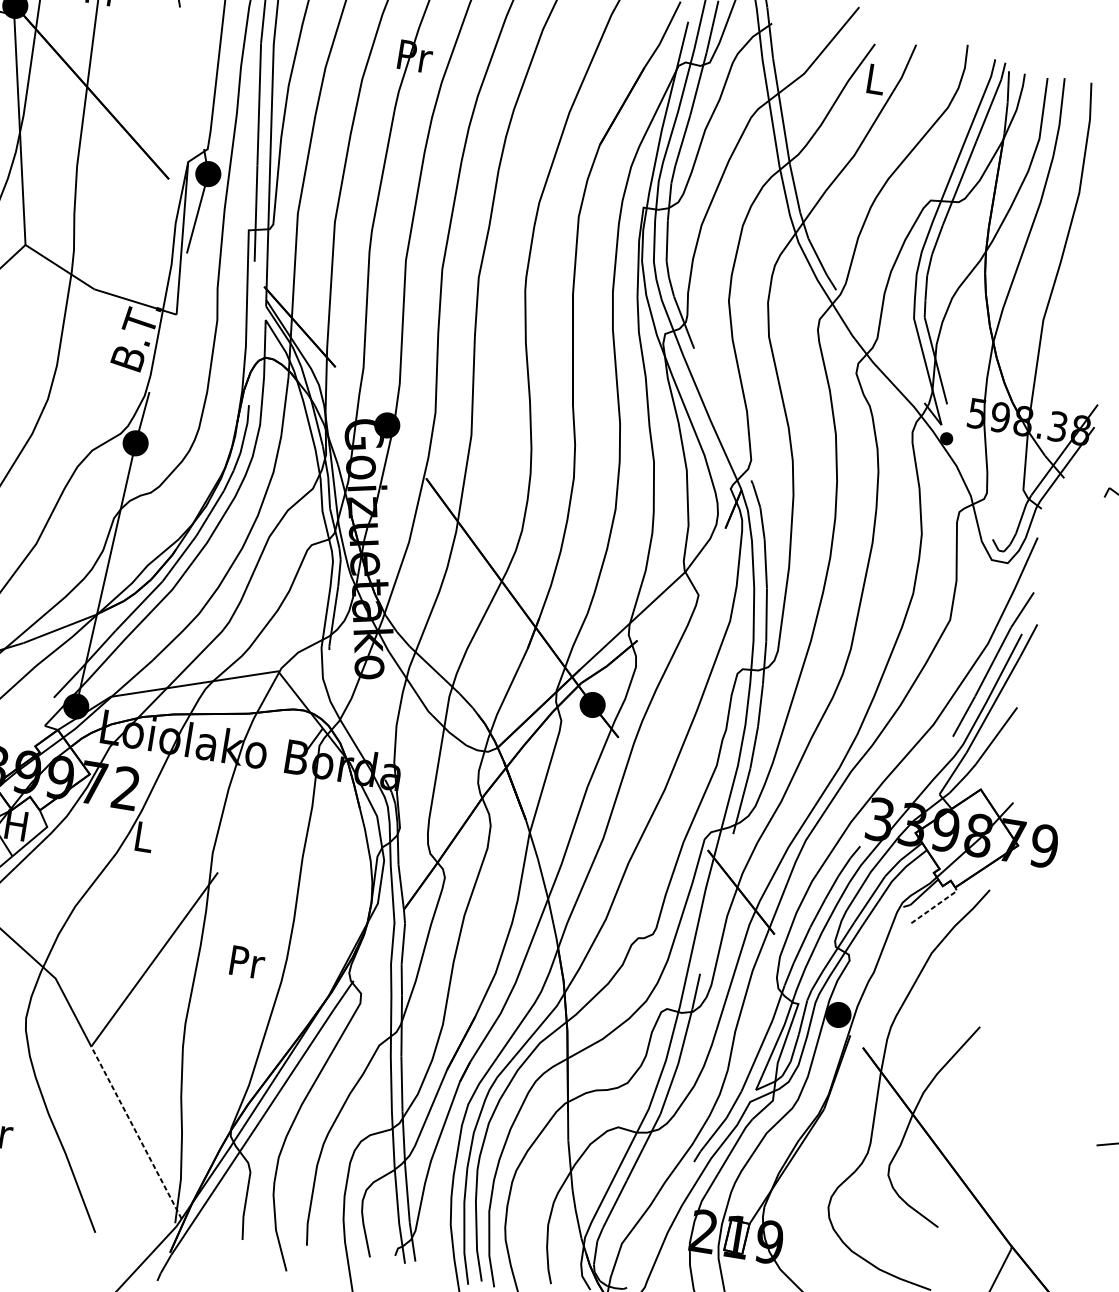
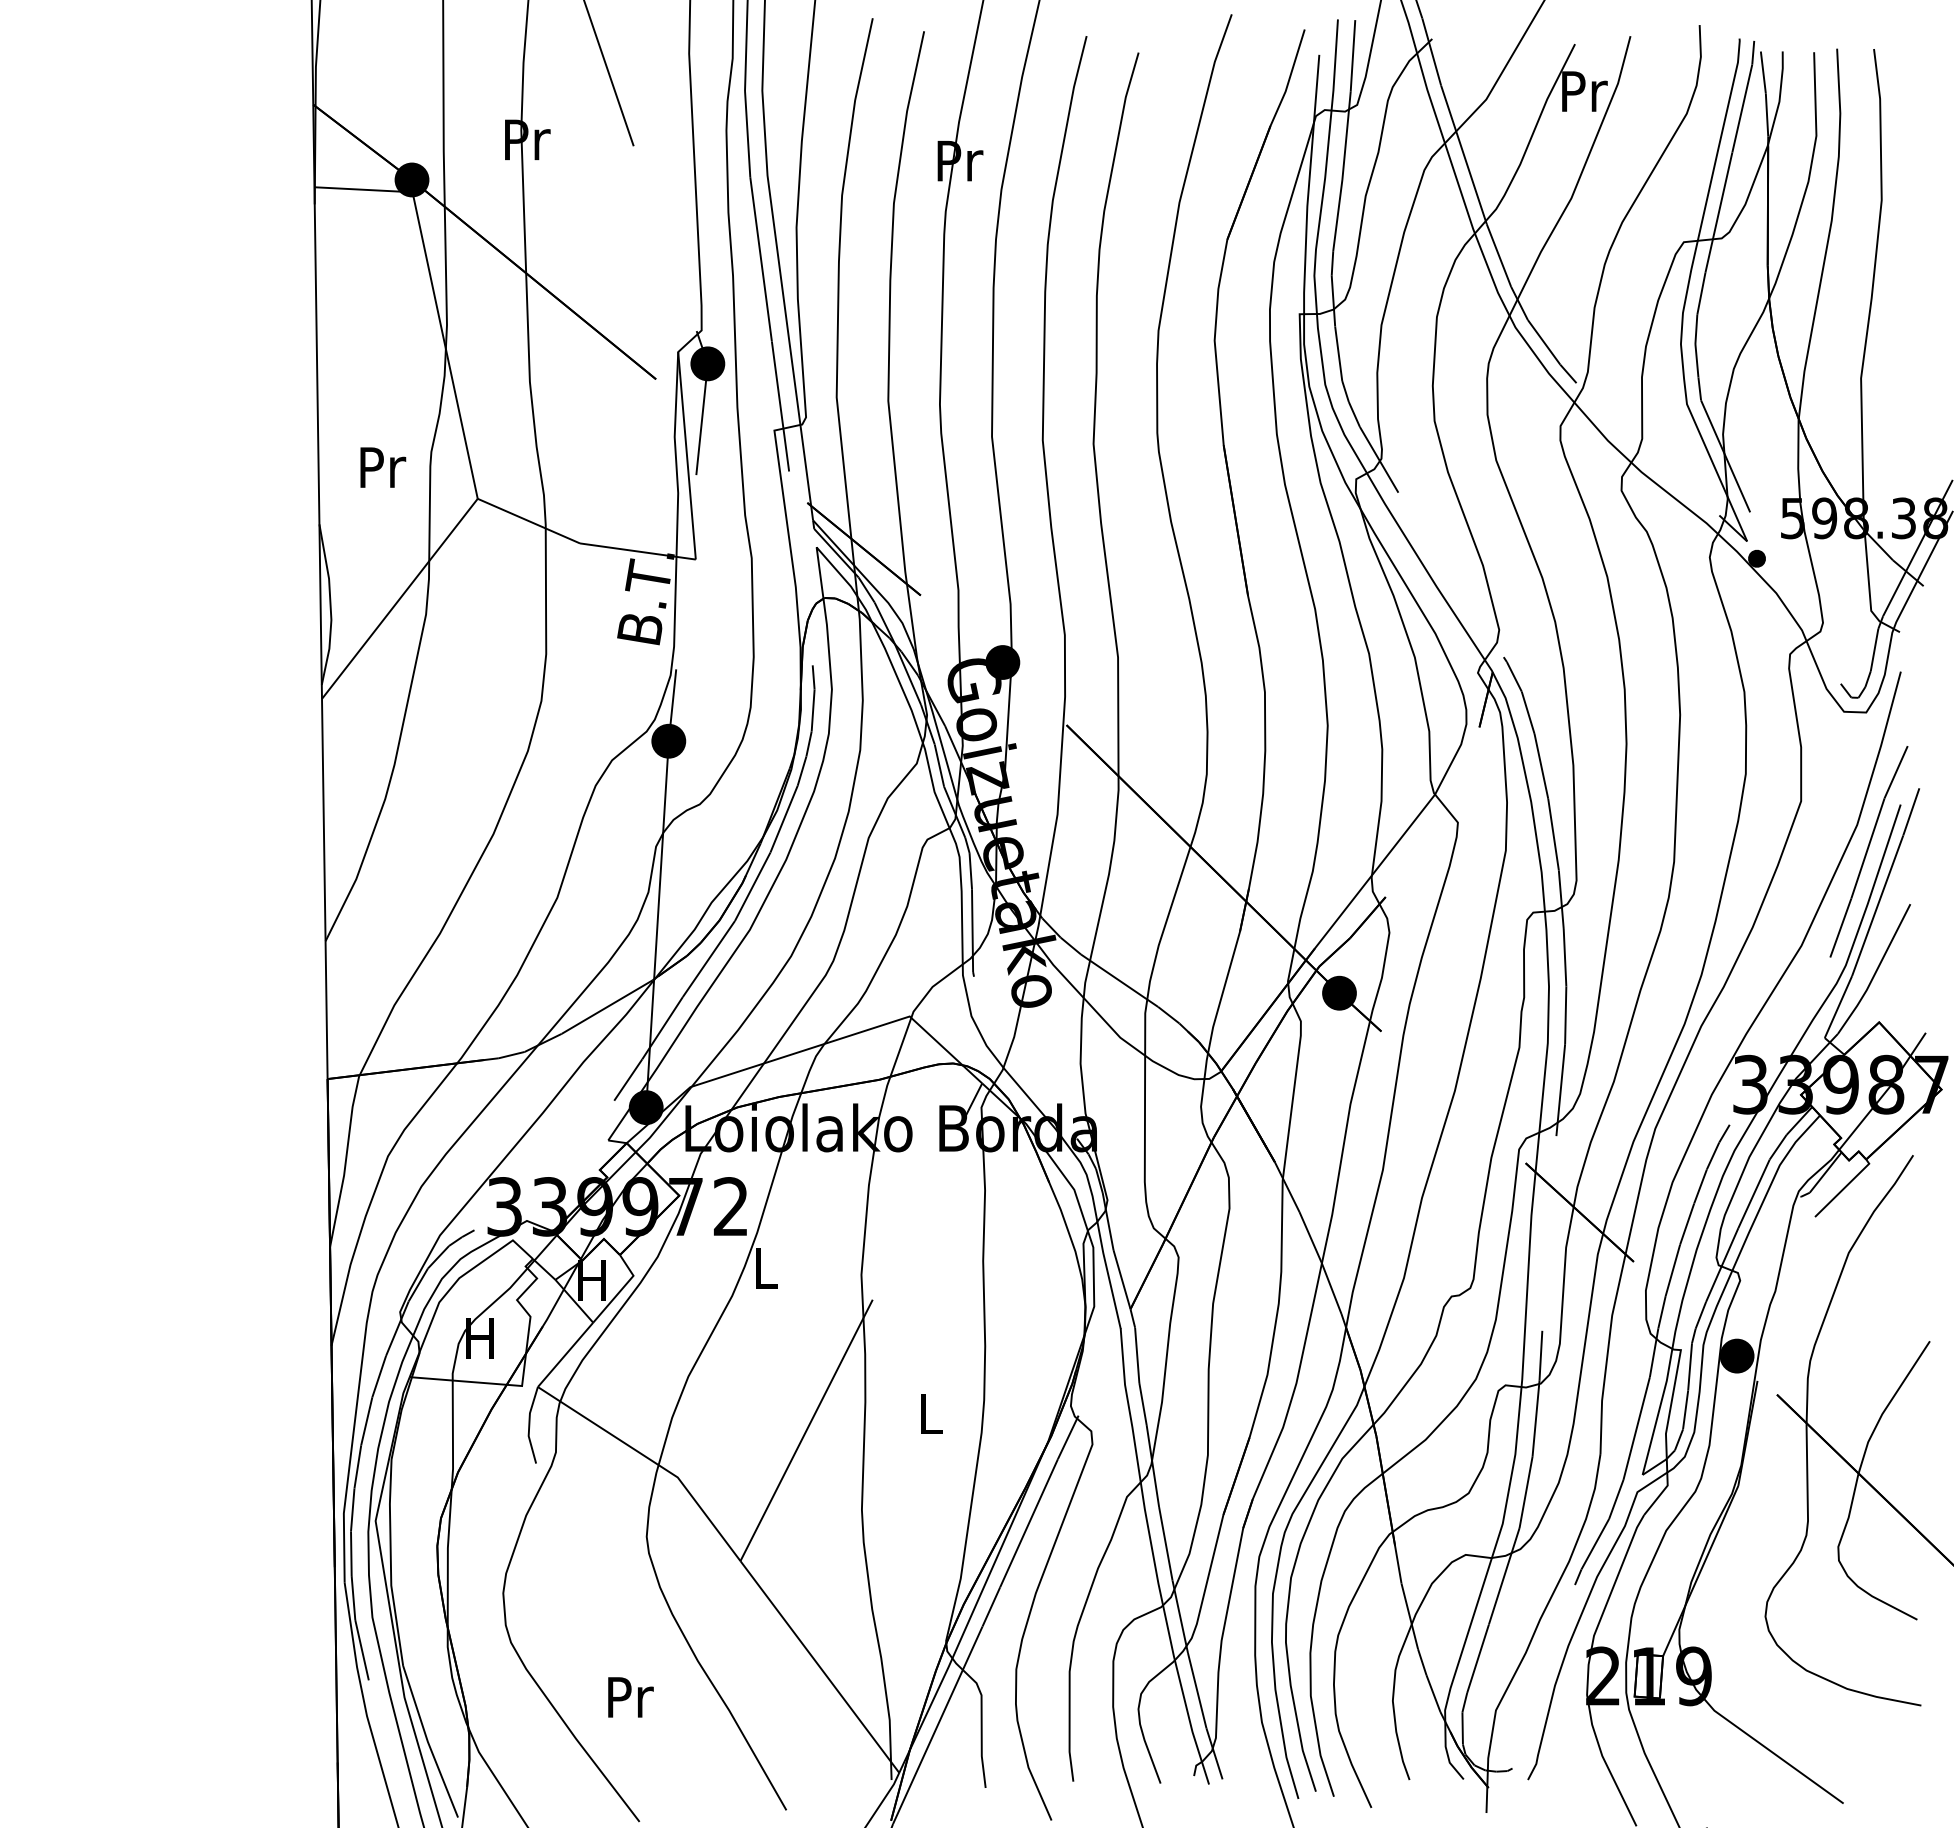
text: (876, 79) -> (1584, 91), L -> Pr
line: (936, 905) -> (1844, 1187), dashed -> solid
text: (247, 962) -> (931, 1414), Pr -> L
line: (136, 1132) -> (819, 1666), dashed -> solid

